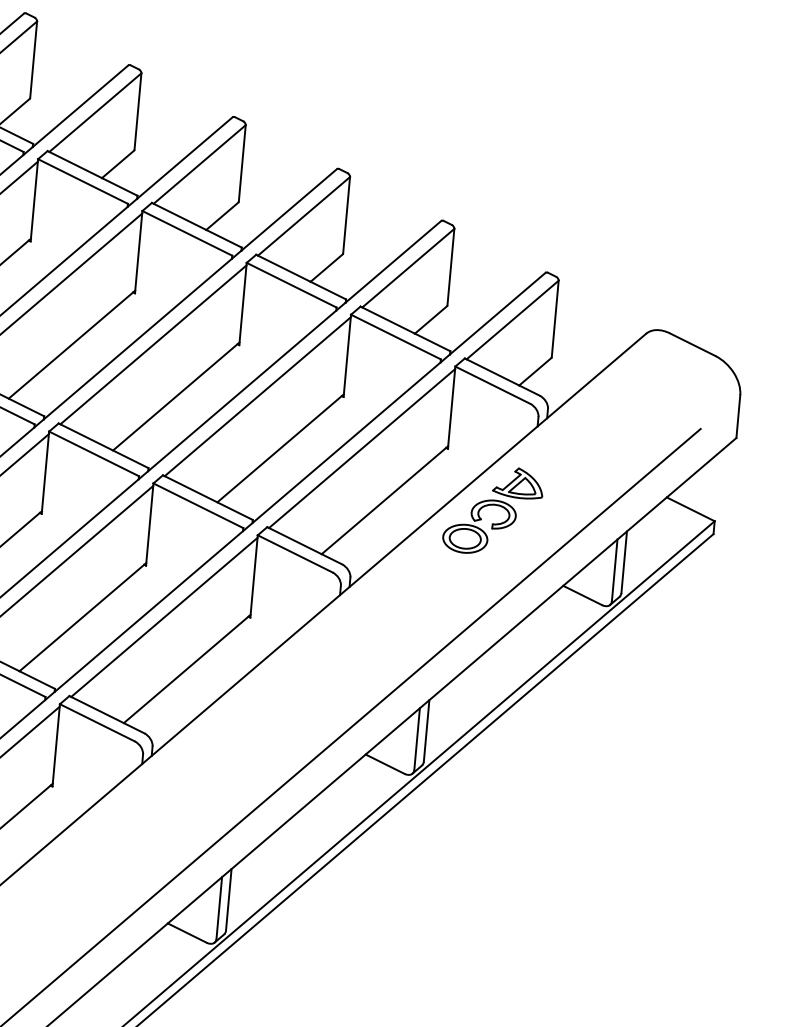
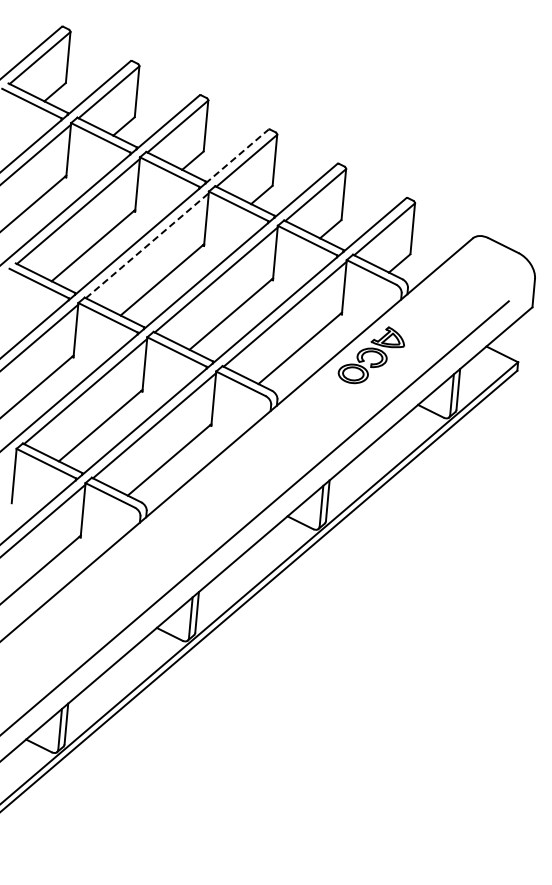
line: (289, 209) -> (237, 156), solid -> dashed
line: (153, 344) -> (147, 245), solid -> dashed

